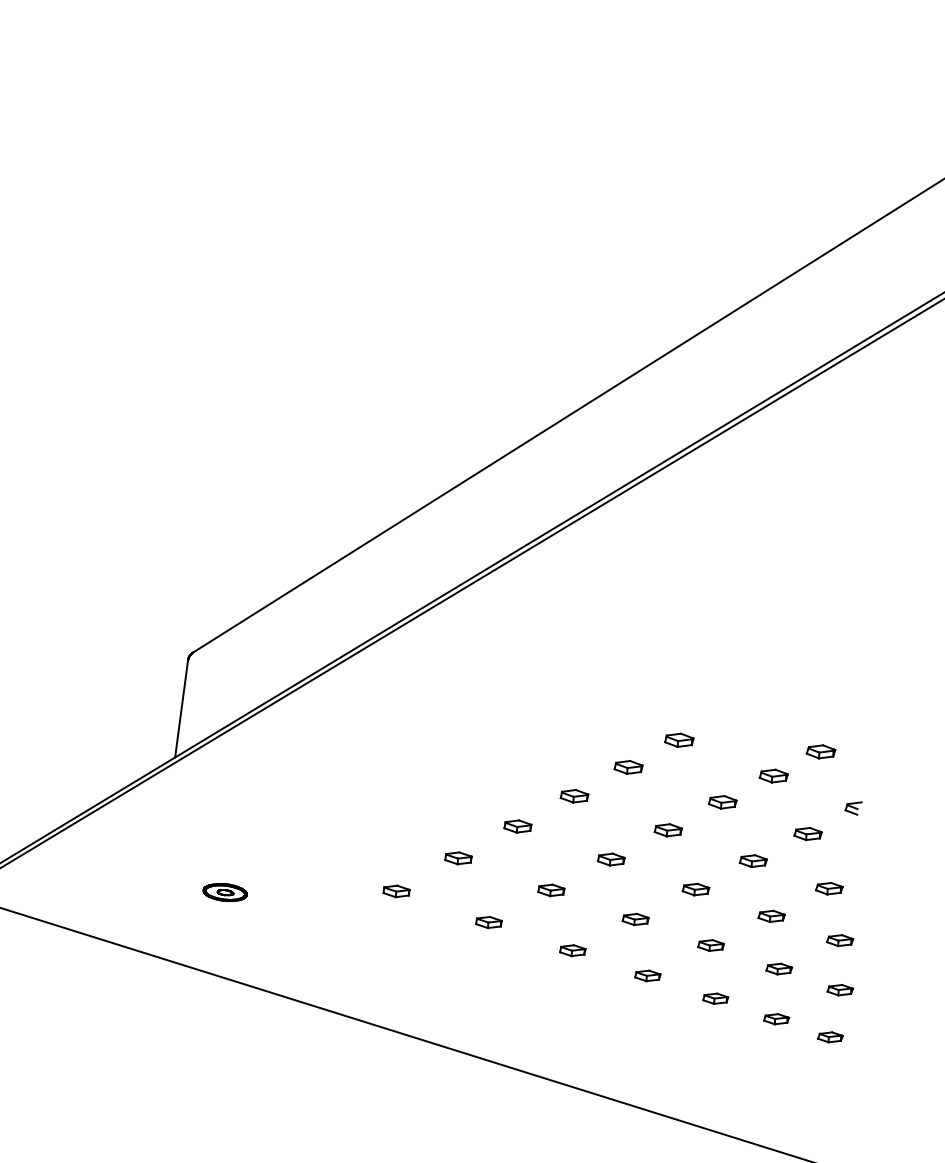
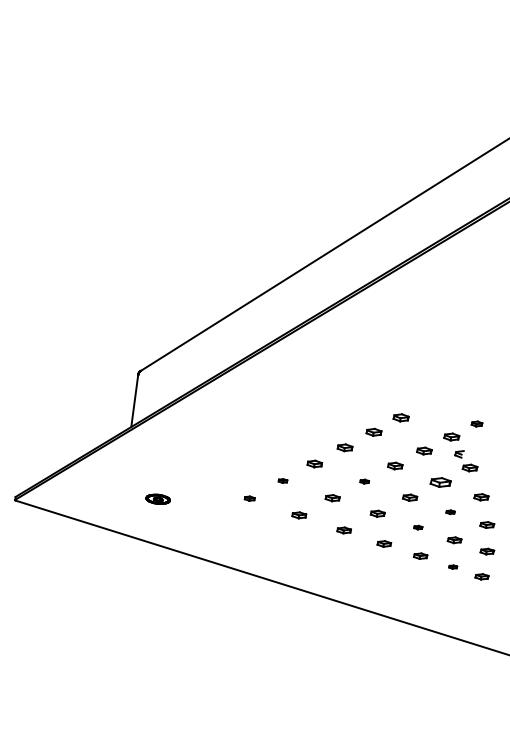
part: (820, 750) -> (476, 423), size x0.7
part: (853, 808) -> (459, 454), moved
part: (457, 857) -> (282, 480), size x0.6
part: (610, 859) -> (364, 481), size x0.6
part: (752, 861) -> (440, 482), size x1.4
part: (395, 890) -> (249, 498), size x0.7
part: (771, 917) -> (450, 512), size x0.6
part: (711, 945) -> (418, 527), size x0.6
part: (775, 1018) -> (452, 566), size x0.6

